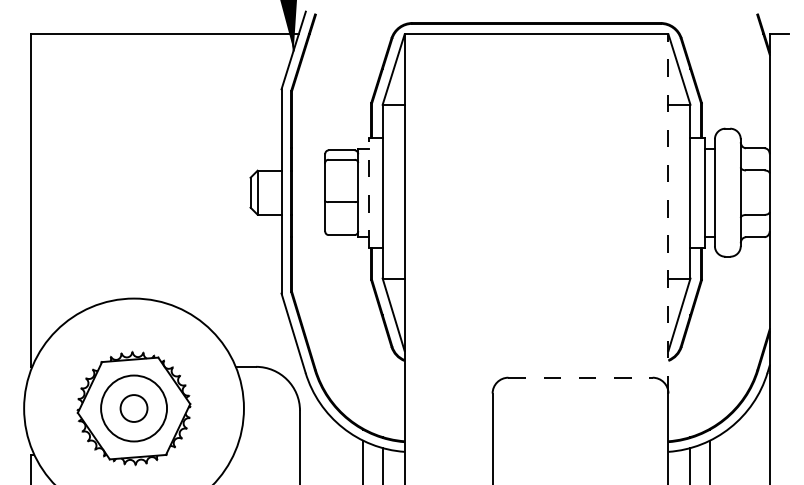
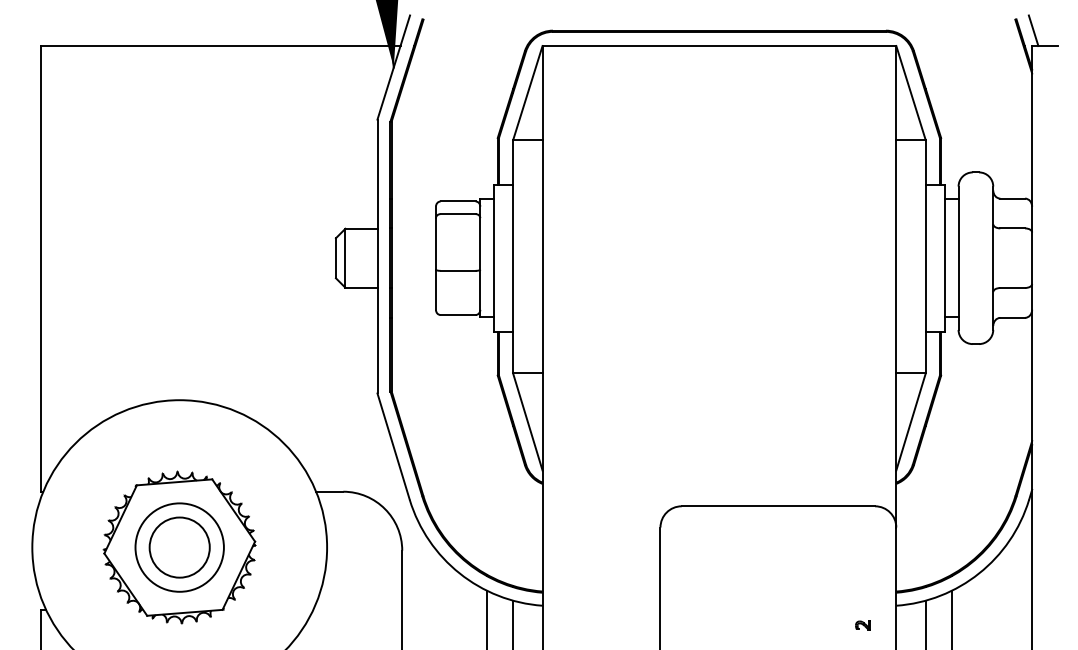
line: (770, 22) -> (1033, 30), added
line: (368, 192) -> (494, 258), dashed -> solid
line: (668, 213) -> (896, 286), dashed -> solid
line: (580, 377) -> (778, 506), dashed -> solid
circle: (133, 408) -> (179, 547), size x1.67
part: (643, 466) -> (862, 625), added

